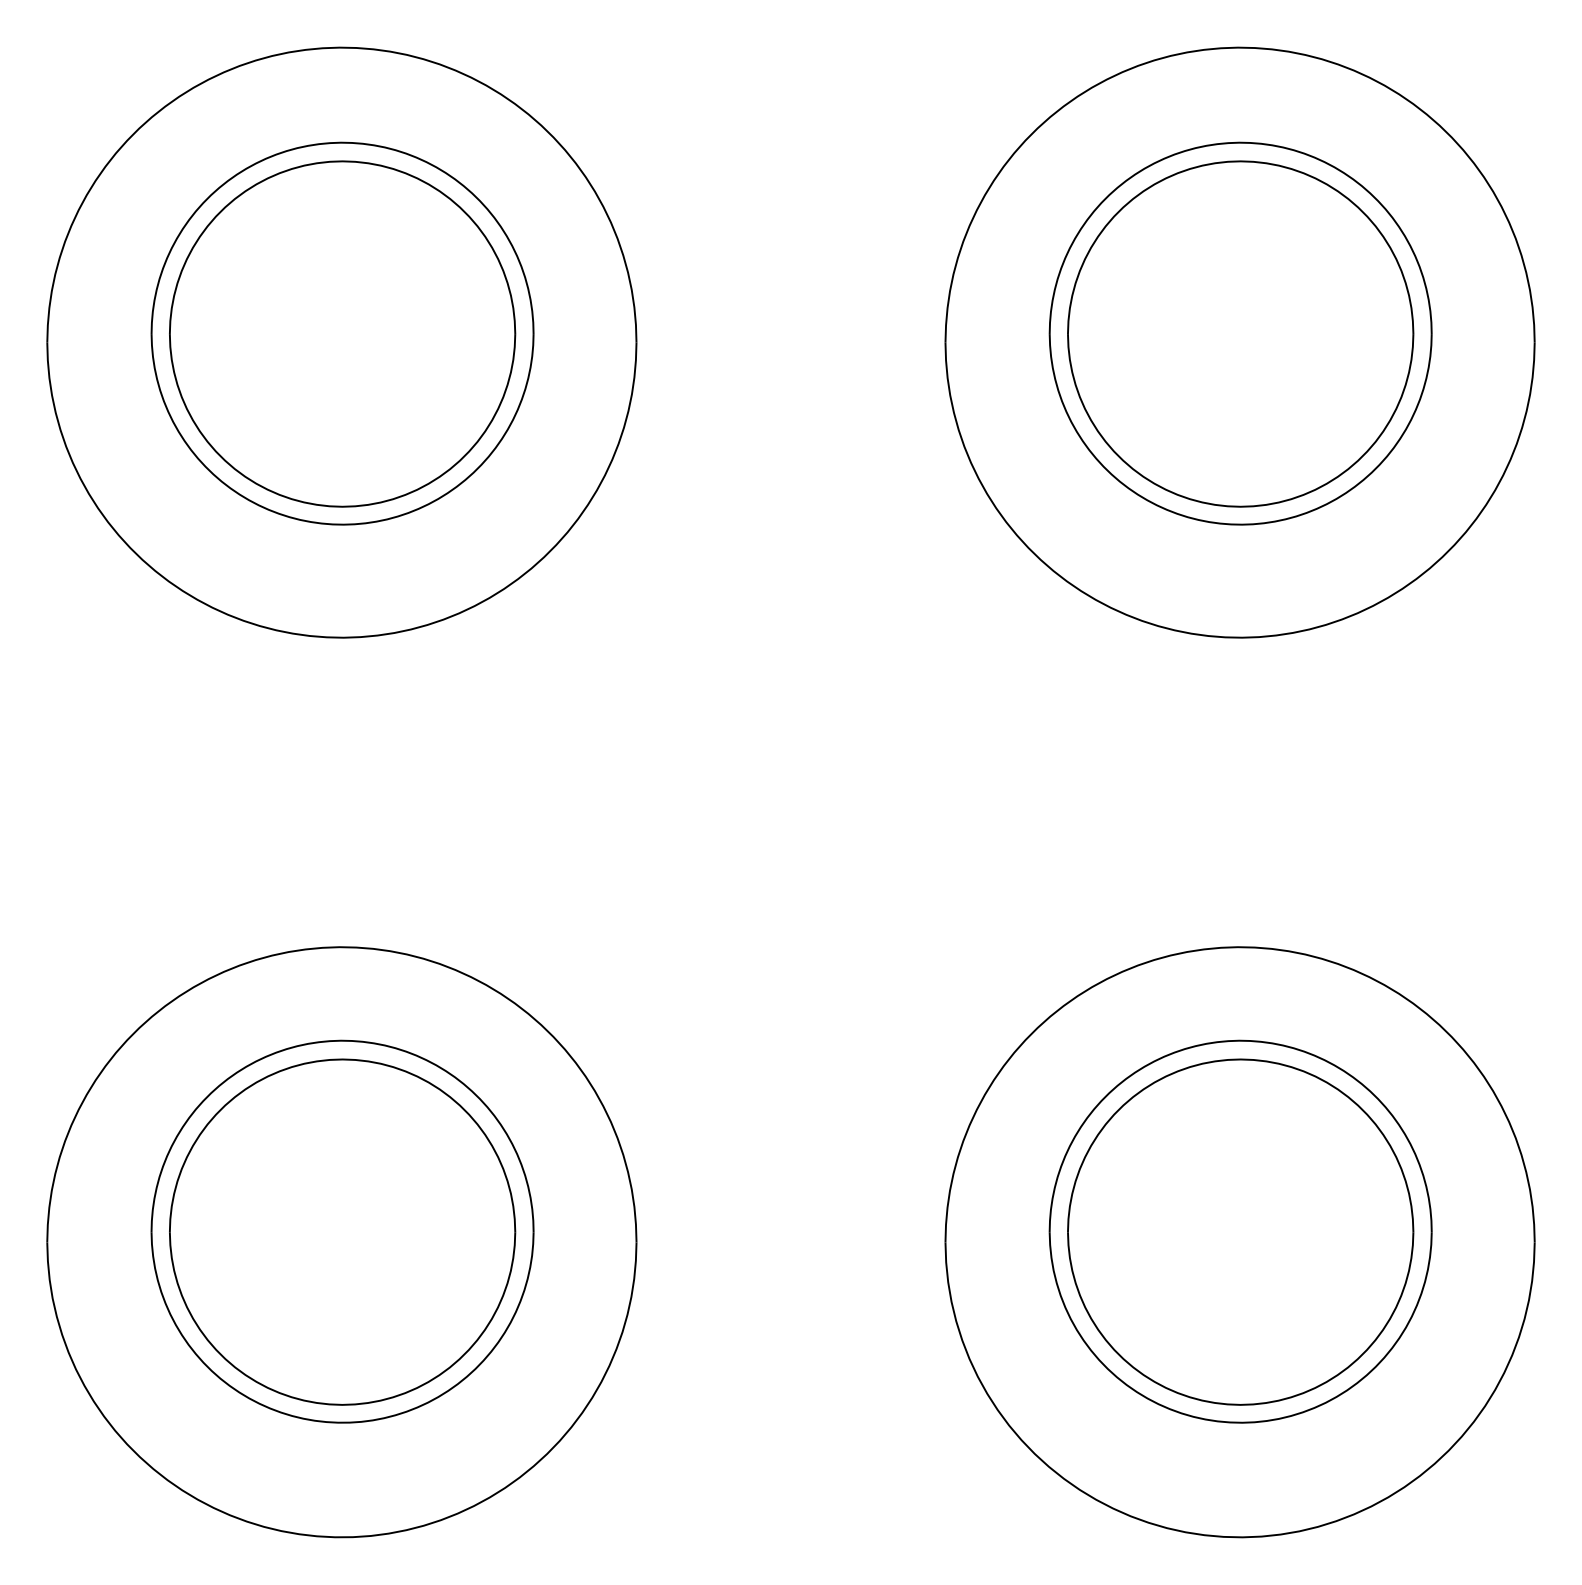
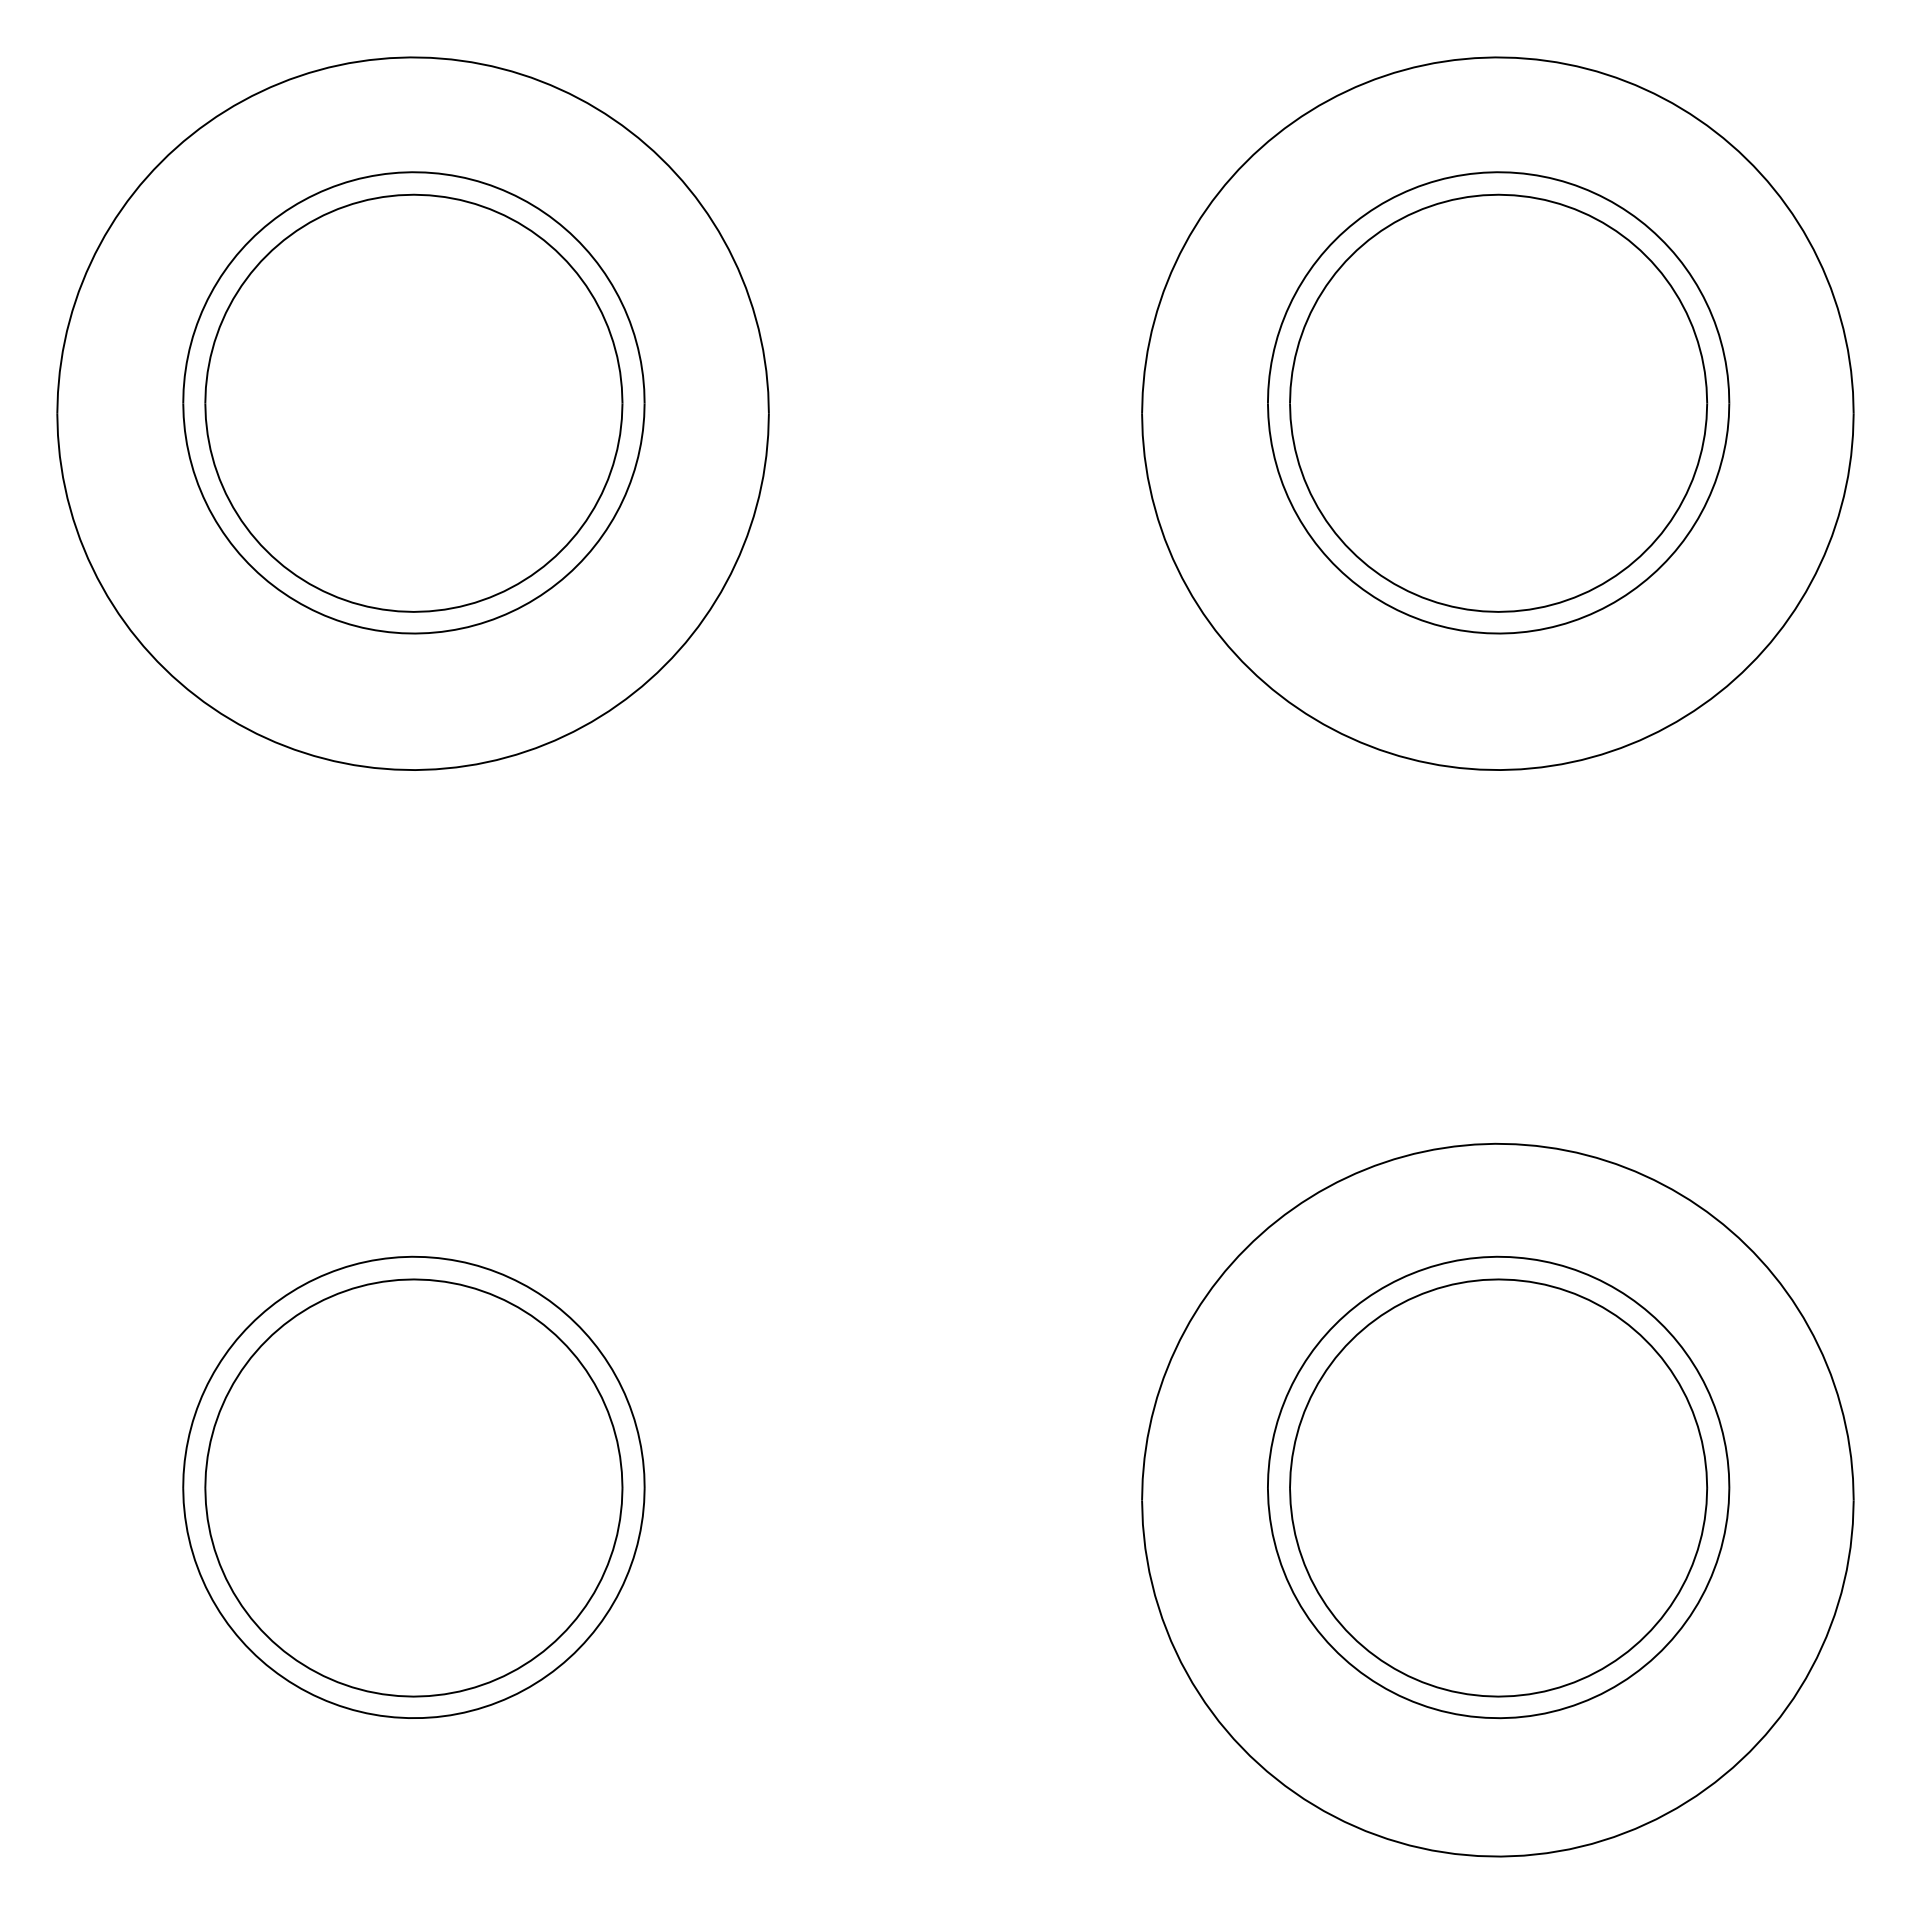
part: (341, 1241) -> (412, 1499), removed

